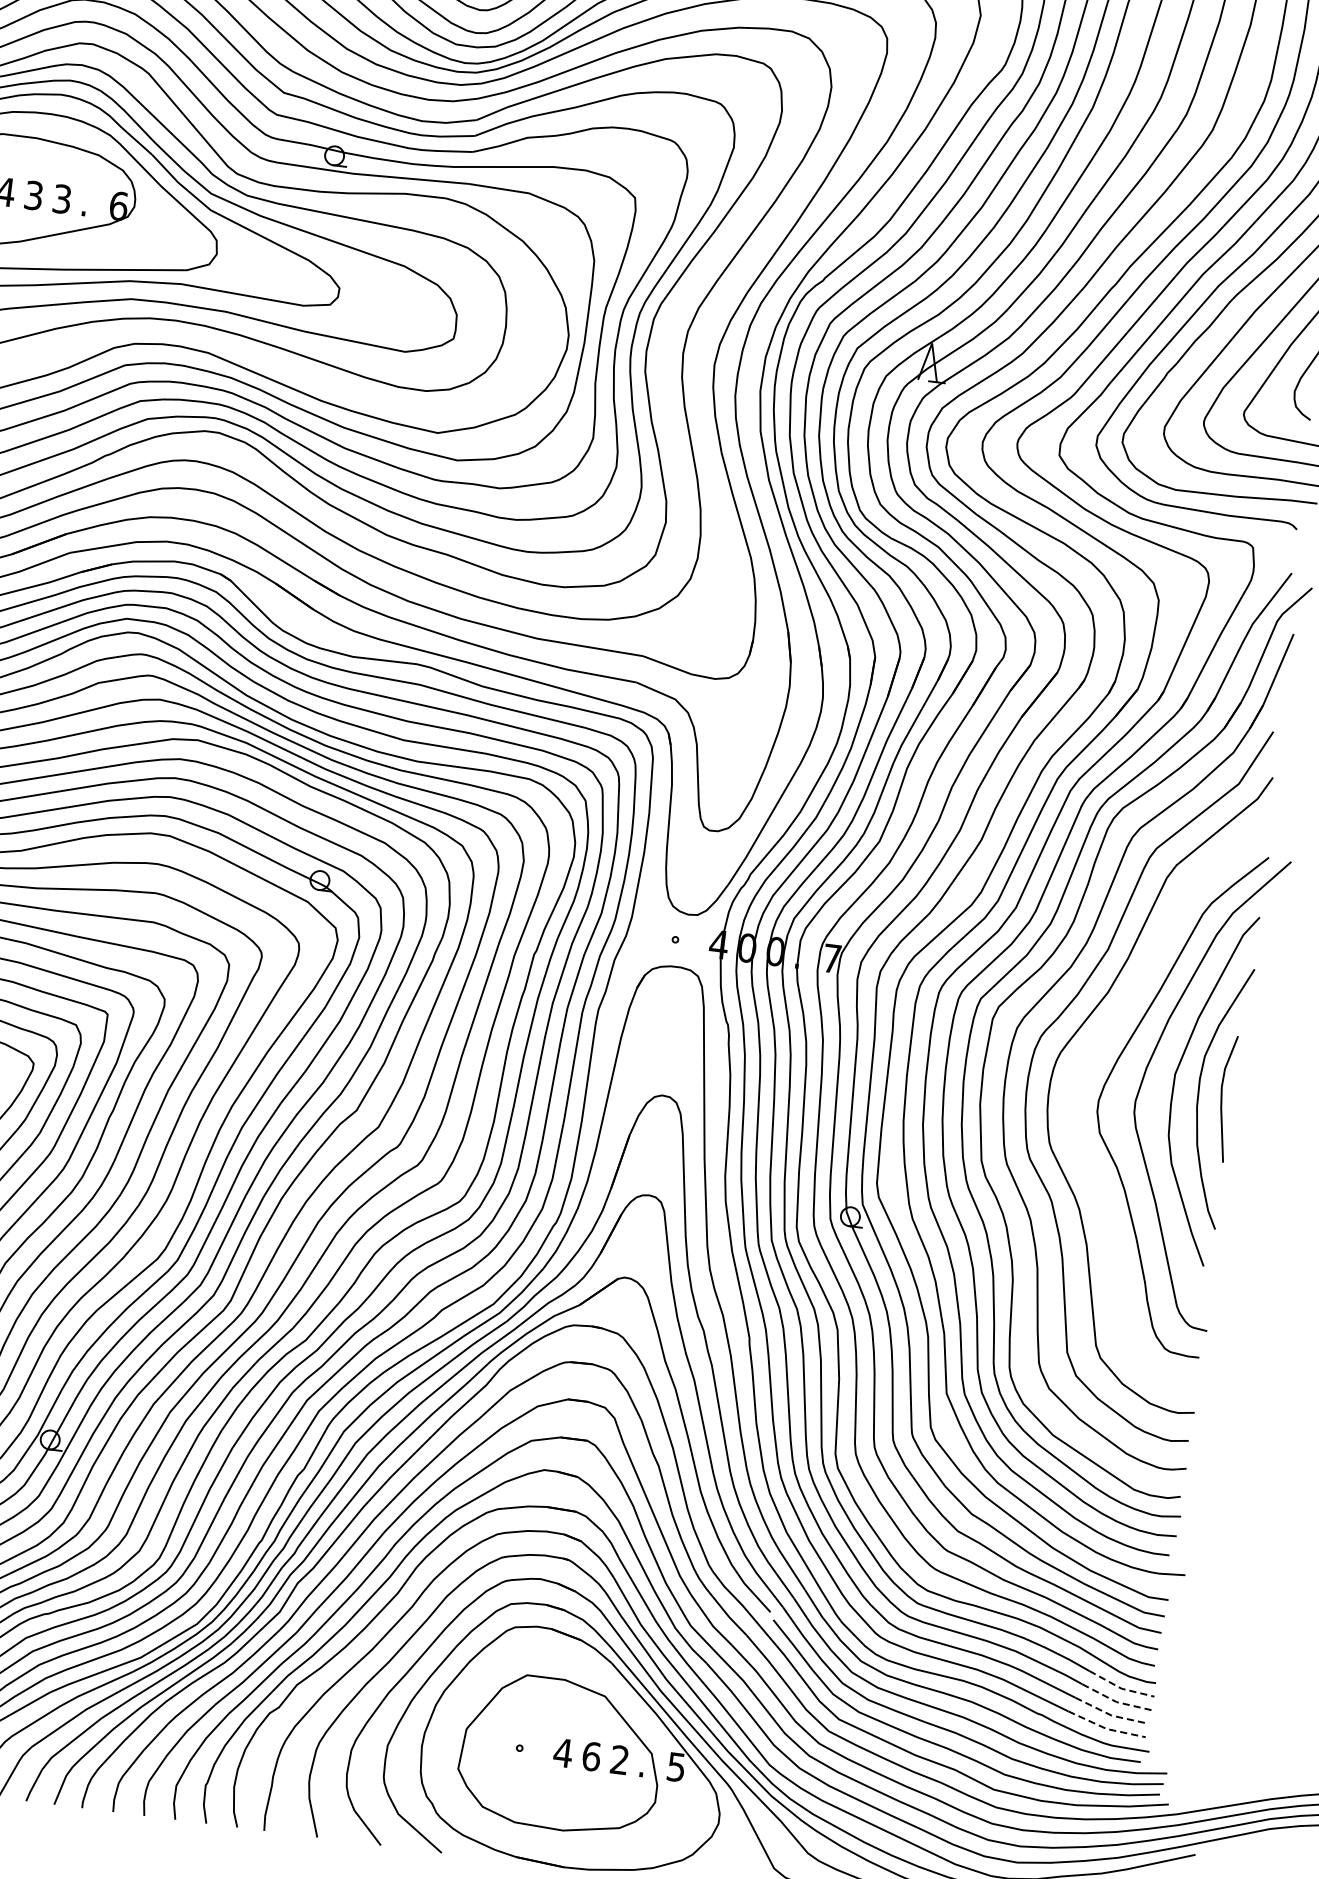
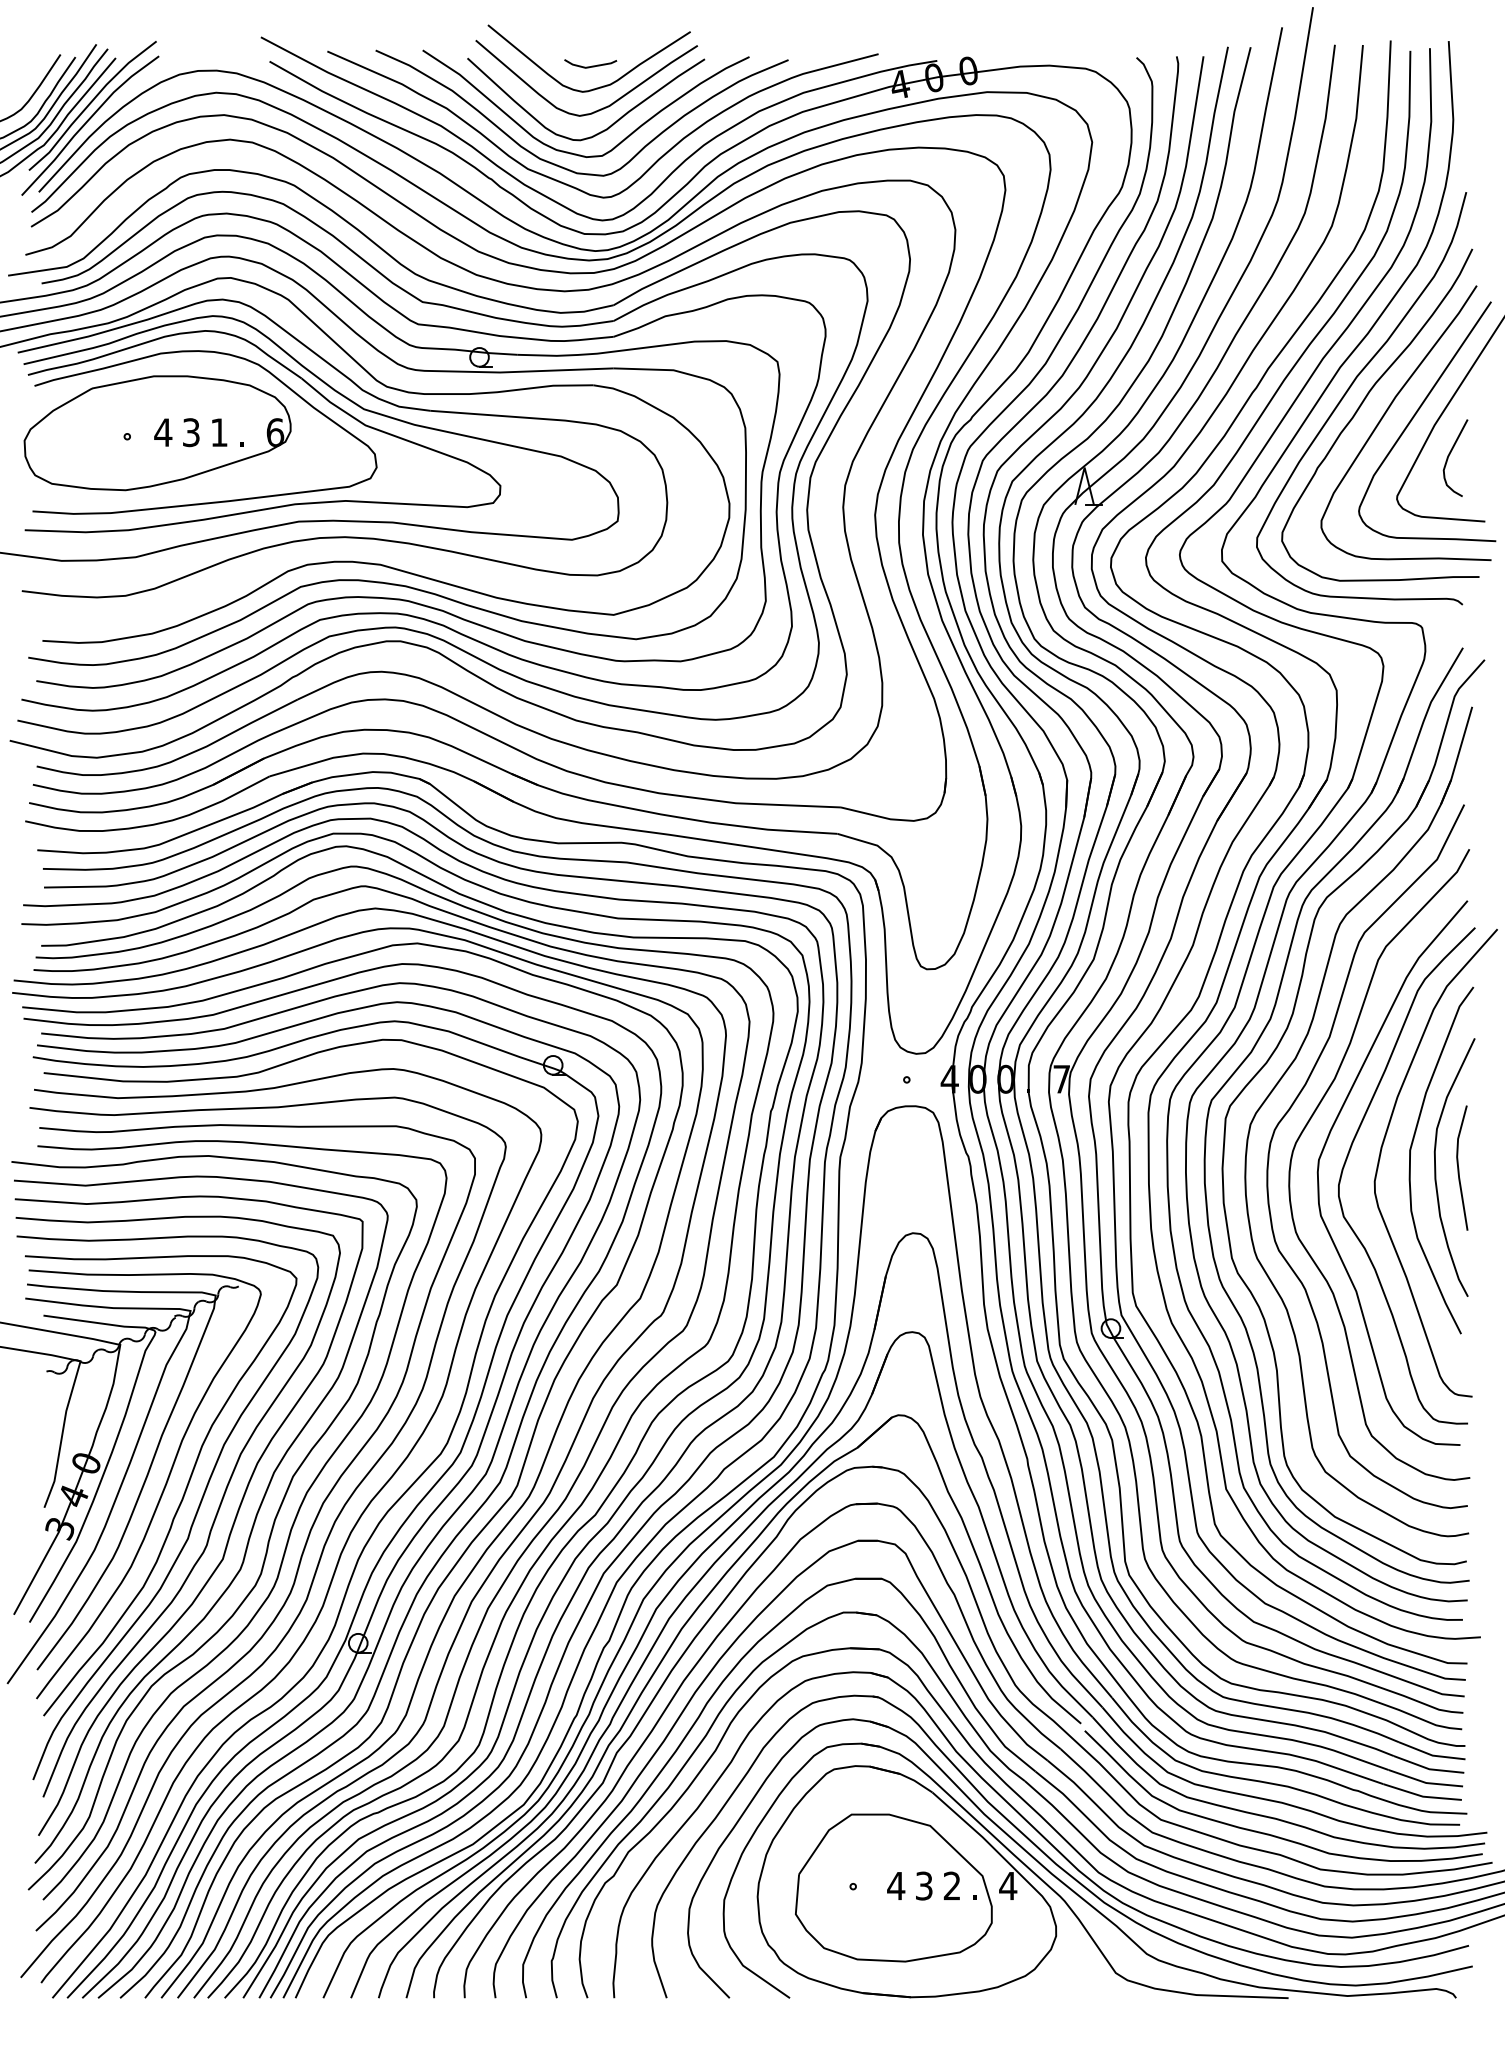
text: (62, 199) -> (219, 432), 3 -> 1
curve: (1091, 1057) -> (1326, 1144), added
line: (1120, 1688) -> (1431, 1755), dashed -> solid
line: (1116, 1702) -> (1429, 1769), dashed -> solid
line: (1112, 1716) -> (1426, 1783), dashed -> solid
line: (1107, 1728) -> (1423, 1796), dashed -> solid
text: (591, 1756) -> (924, 1885), 6 -> 3
text: (676, 1767) -> (1008, 1886), 5 -> 4

